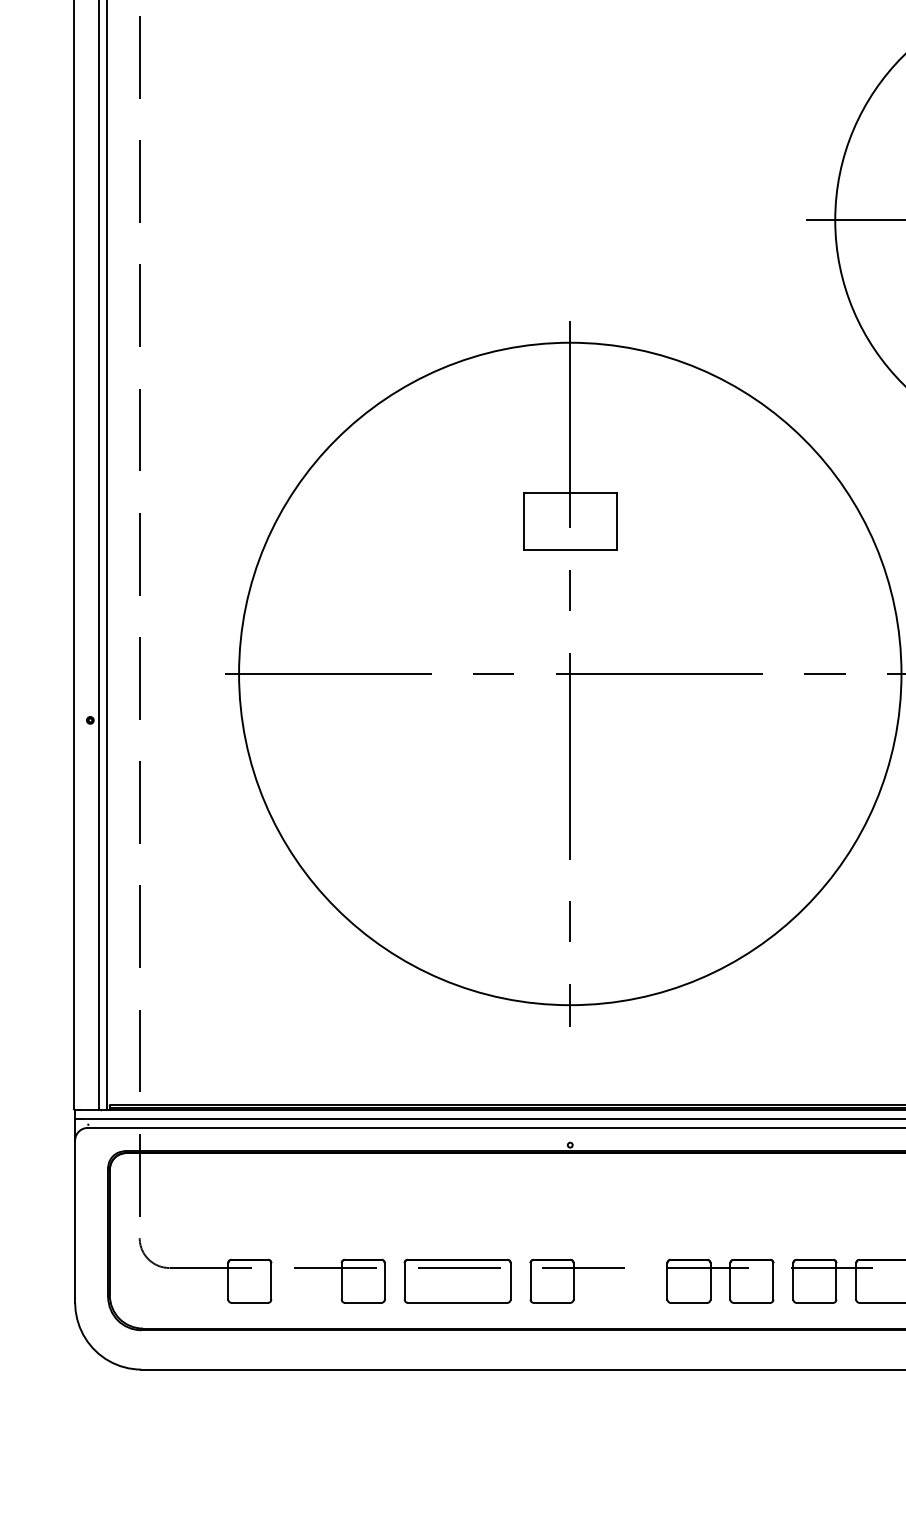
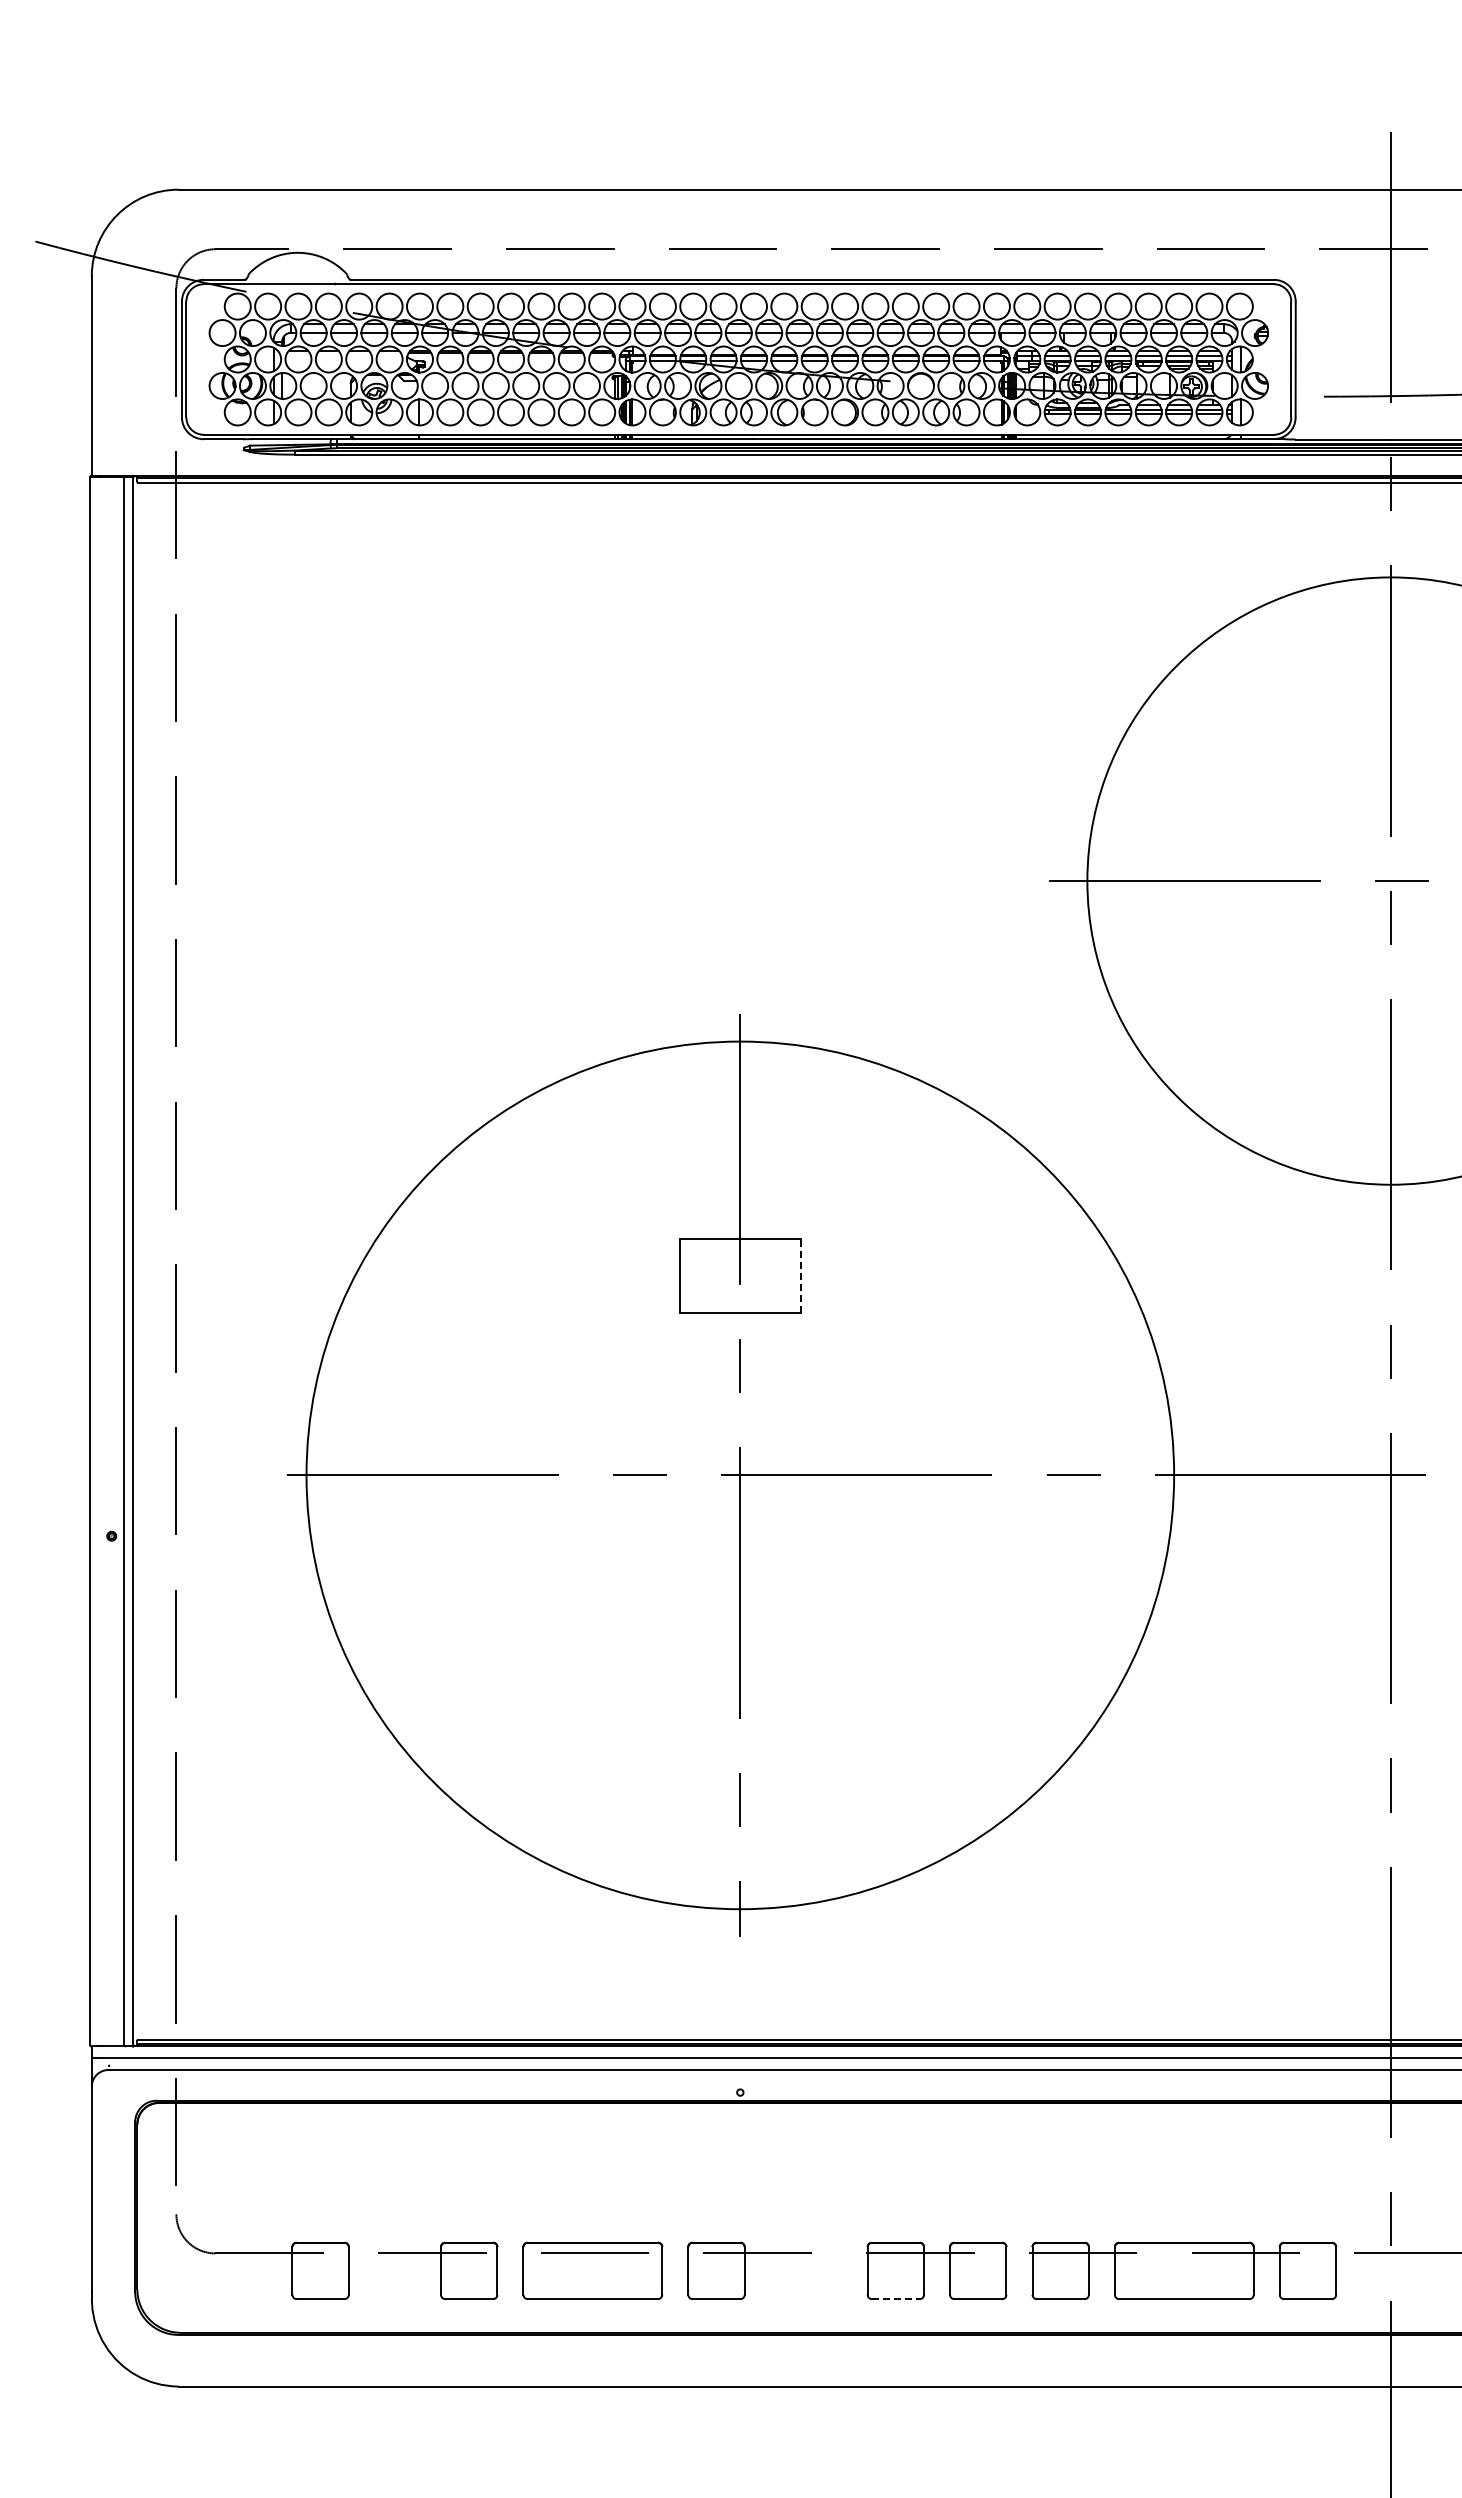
line: (616, 521) -> (801, 1275), solid -> dashed
line: (688, 1303) -> (895, 2299), solid -> dashed

